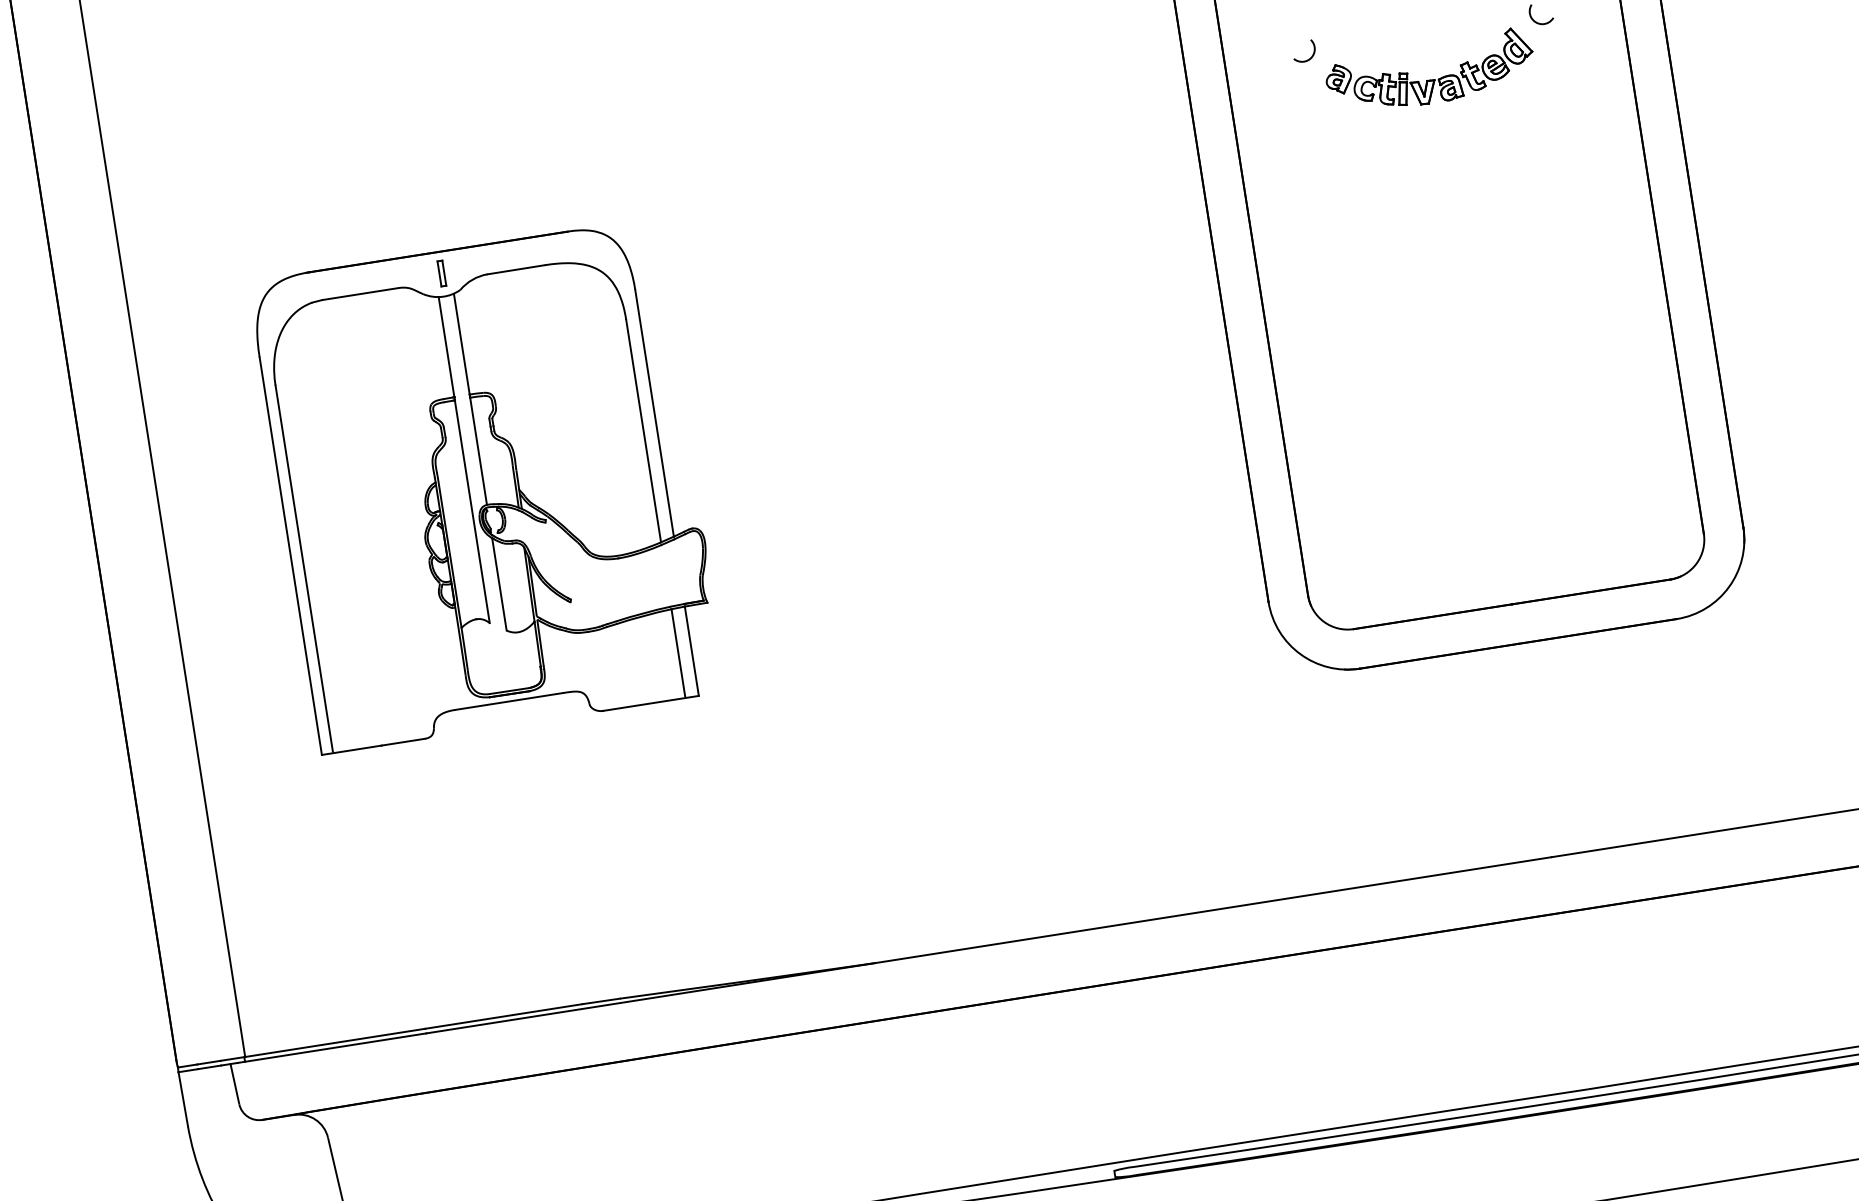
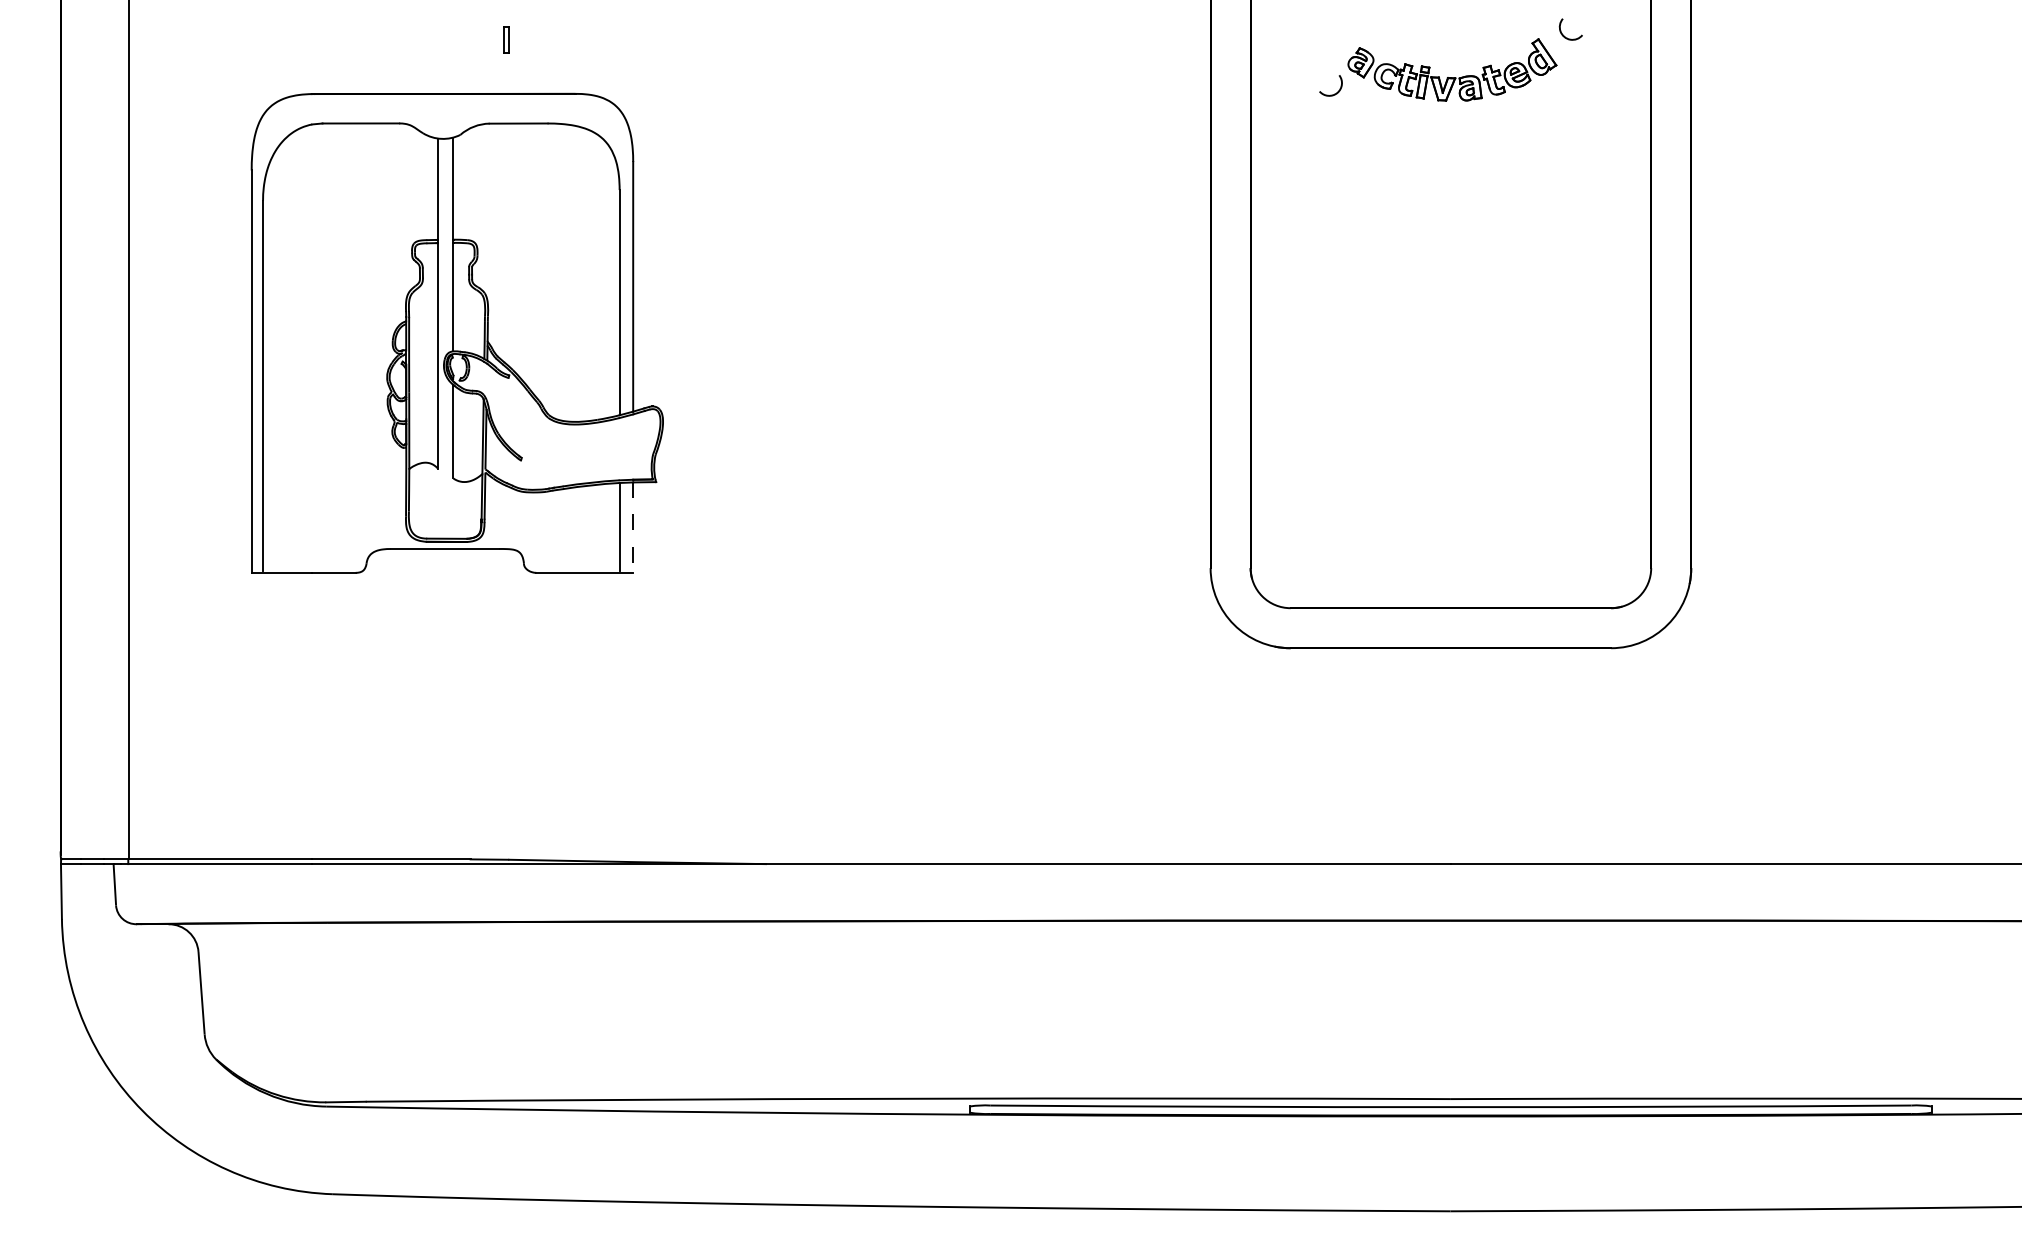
arc: (1308, 58) -> (1334, 93), moved
part: (441, 273) -> (506, 39), moved
line: (692, 652) -> (633, 528), solid -> dashed

